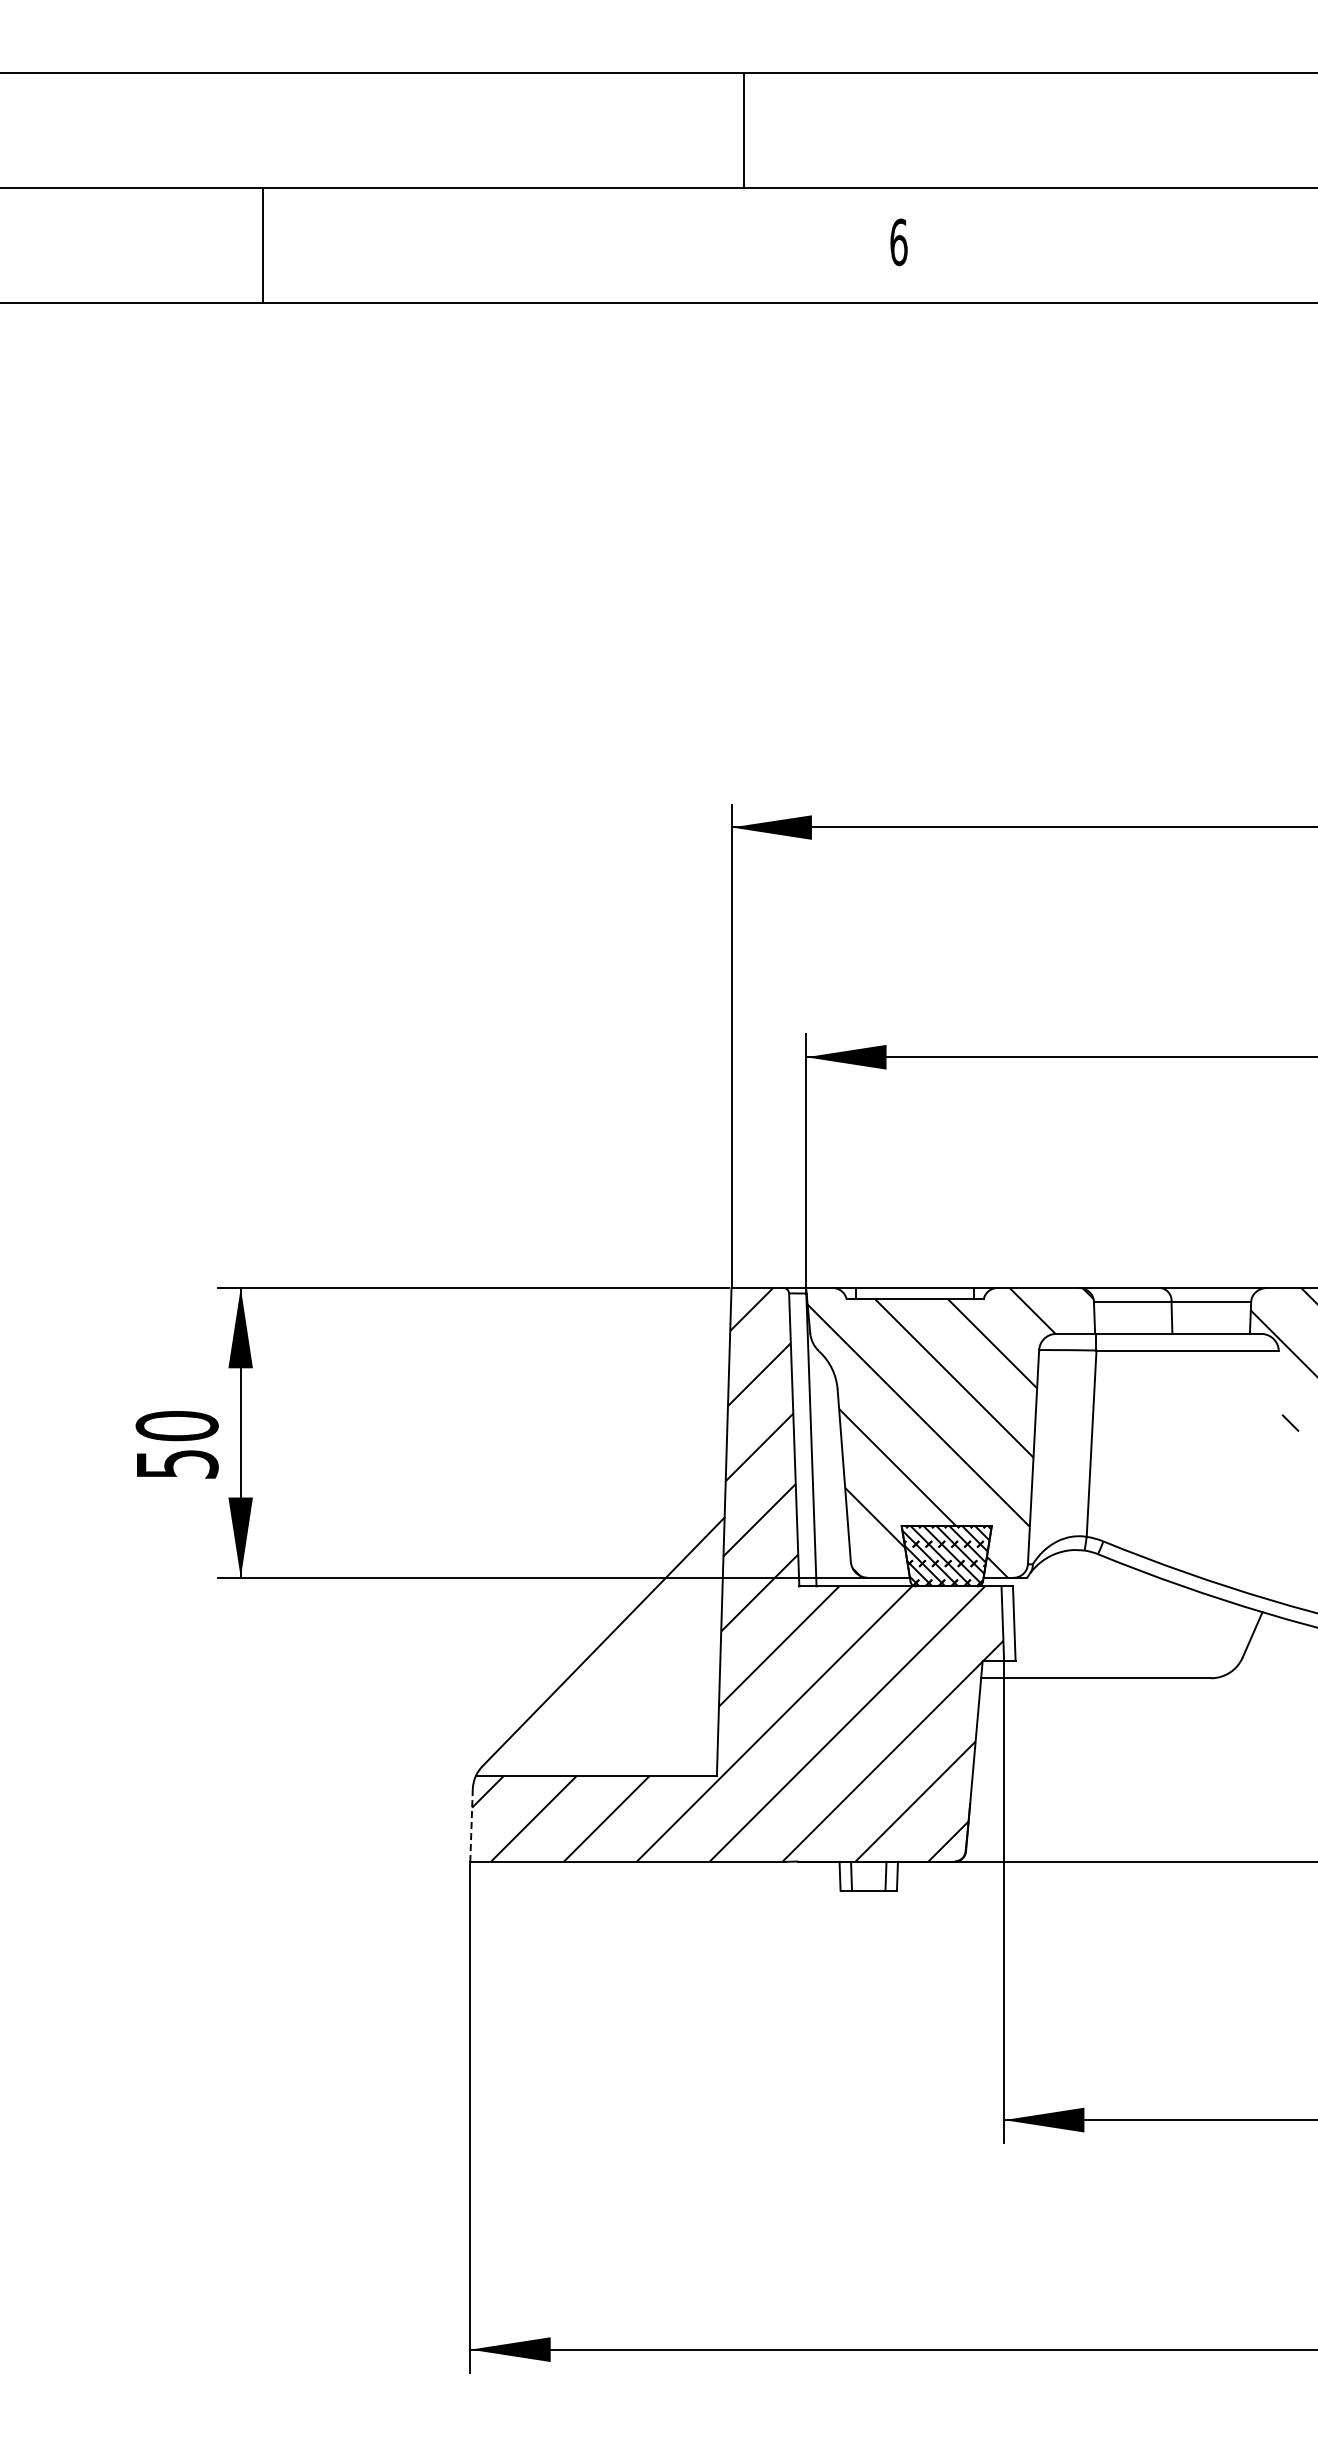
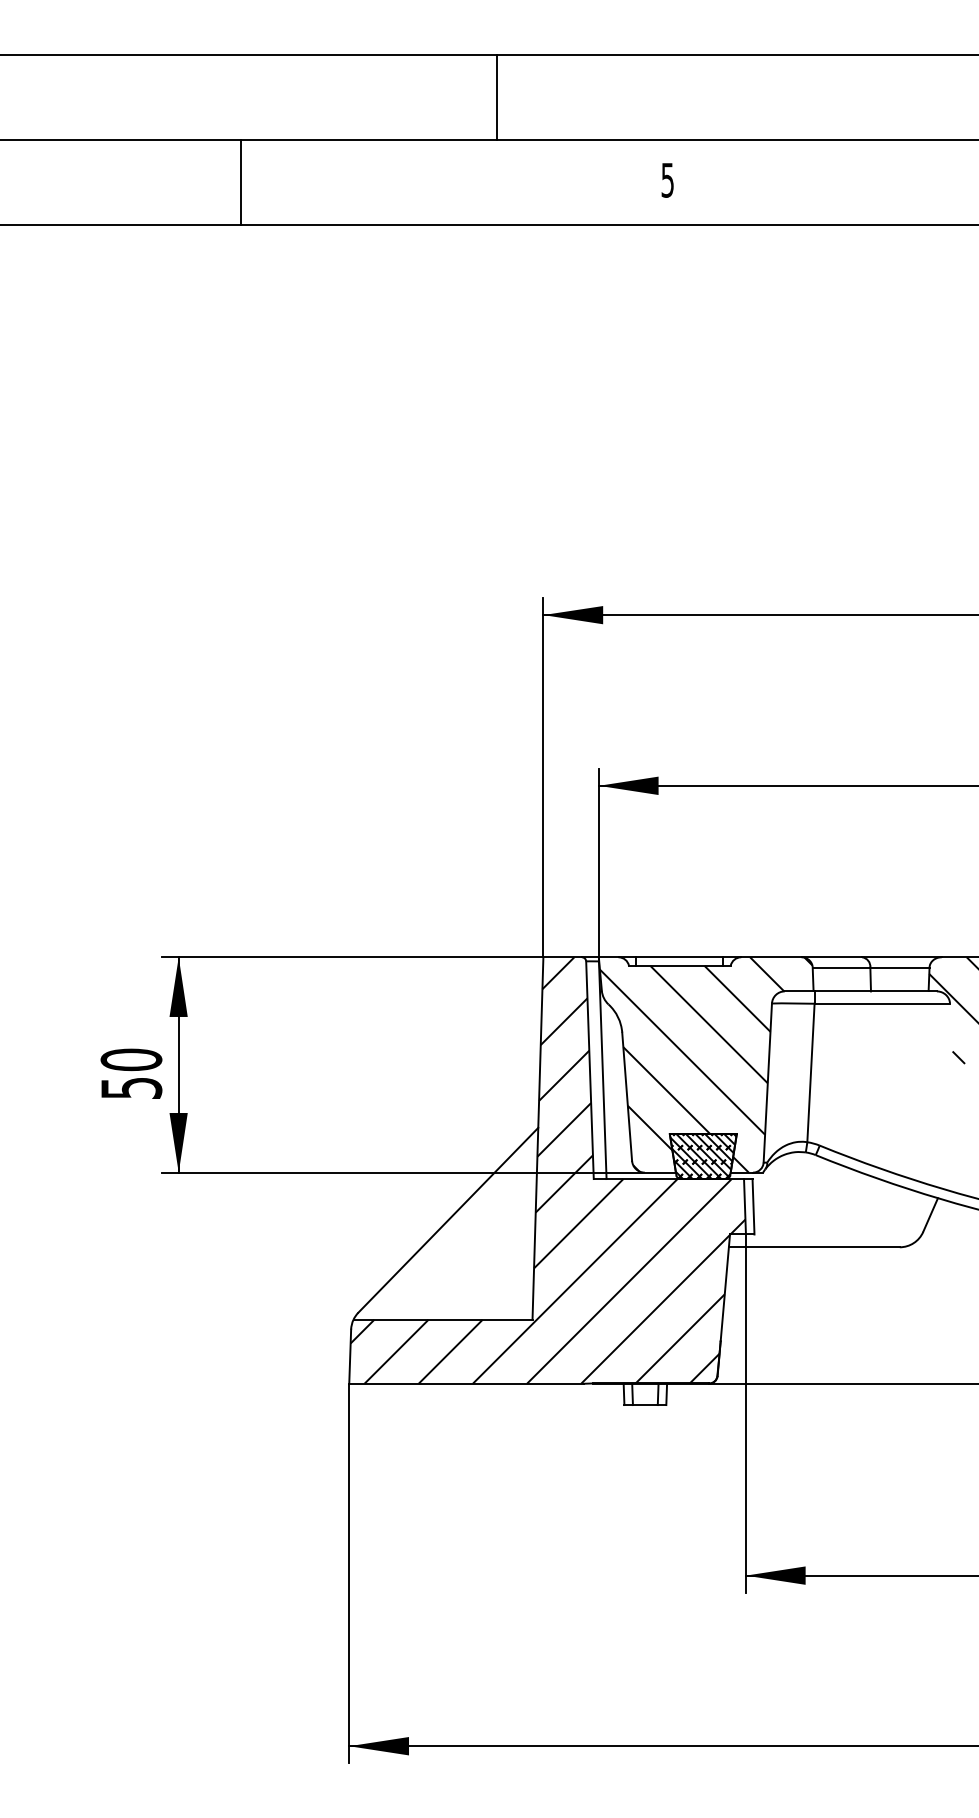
line: (744, 130) -> (496, 97), moved
text: (898, 242) -> (667, 180), 6 -> 5
line: (263, 245) -> (240, 182), moved
line: (471, 1825) -> (350, 1356), dashed -> solid

